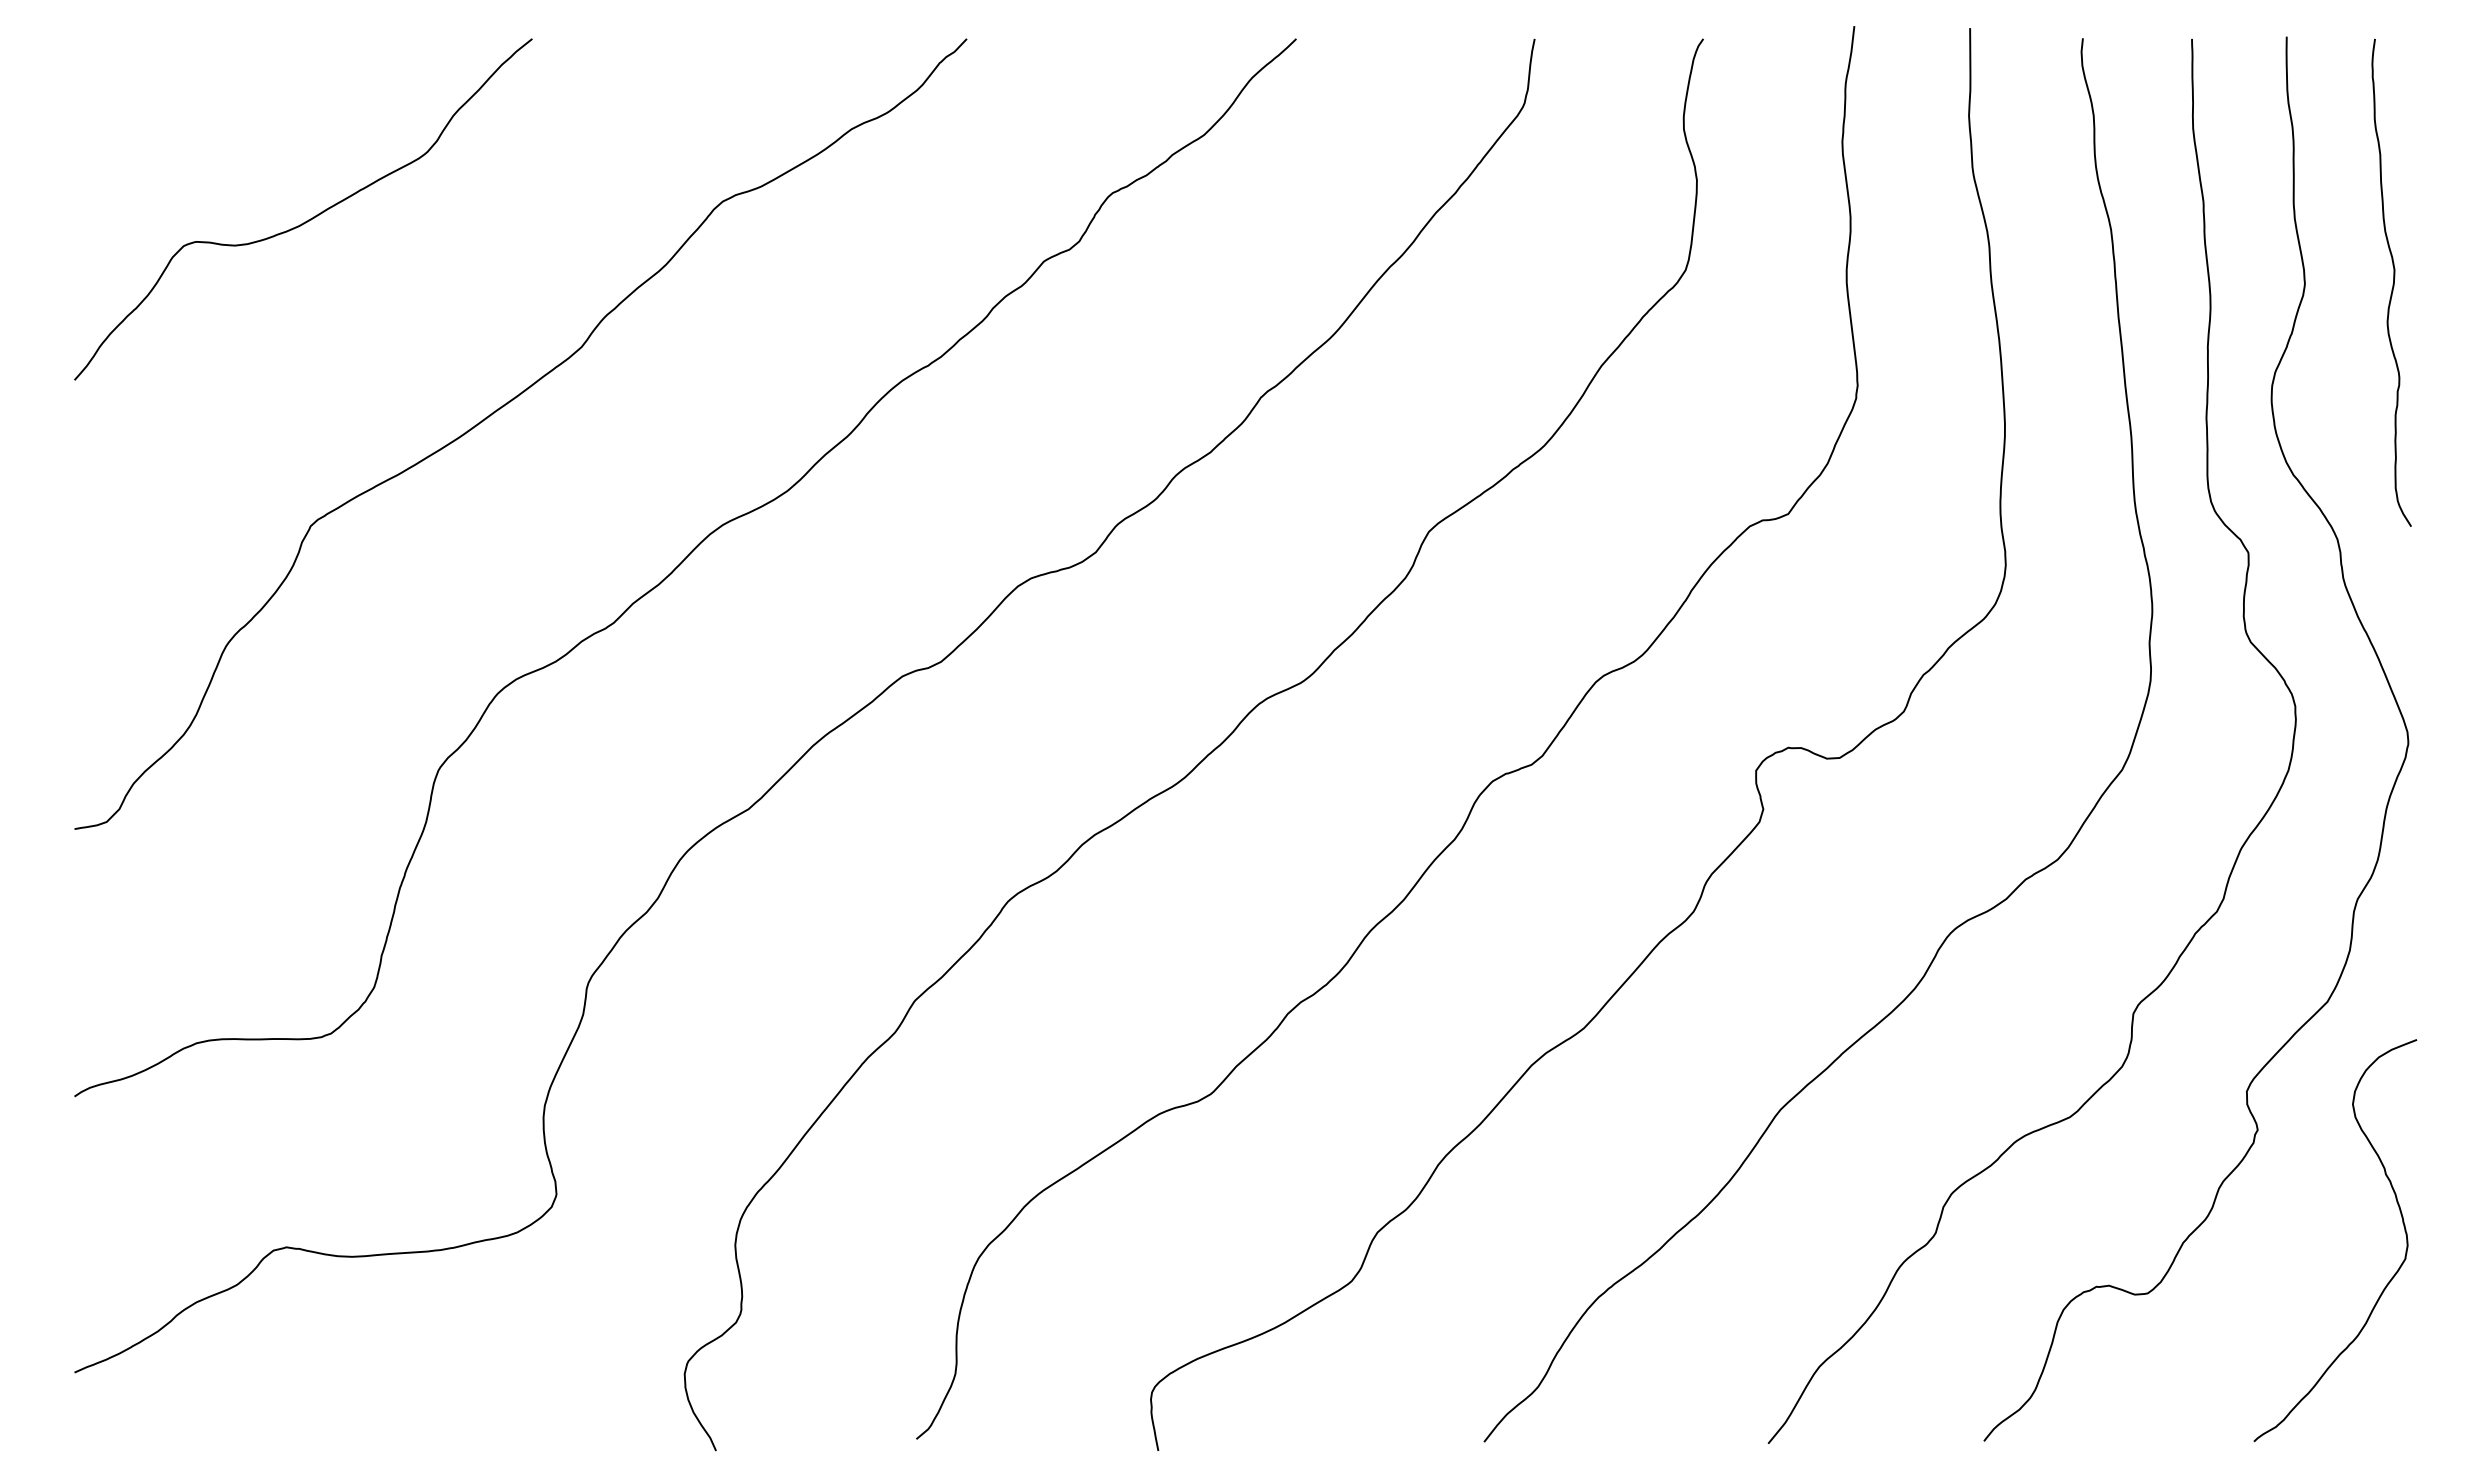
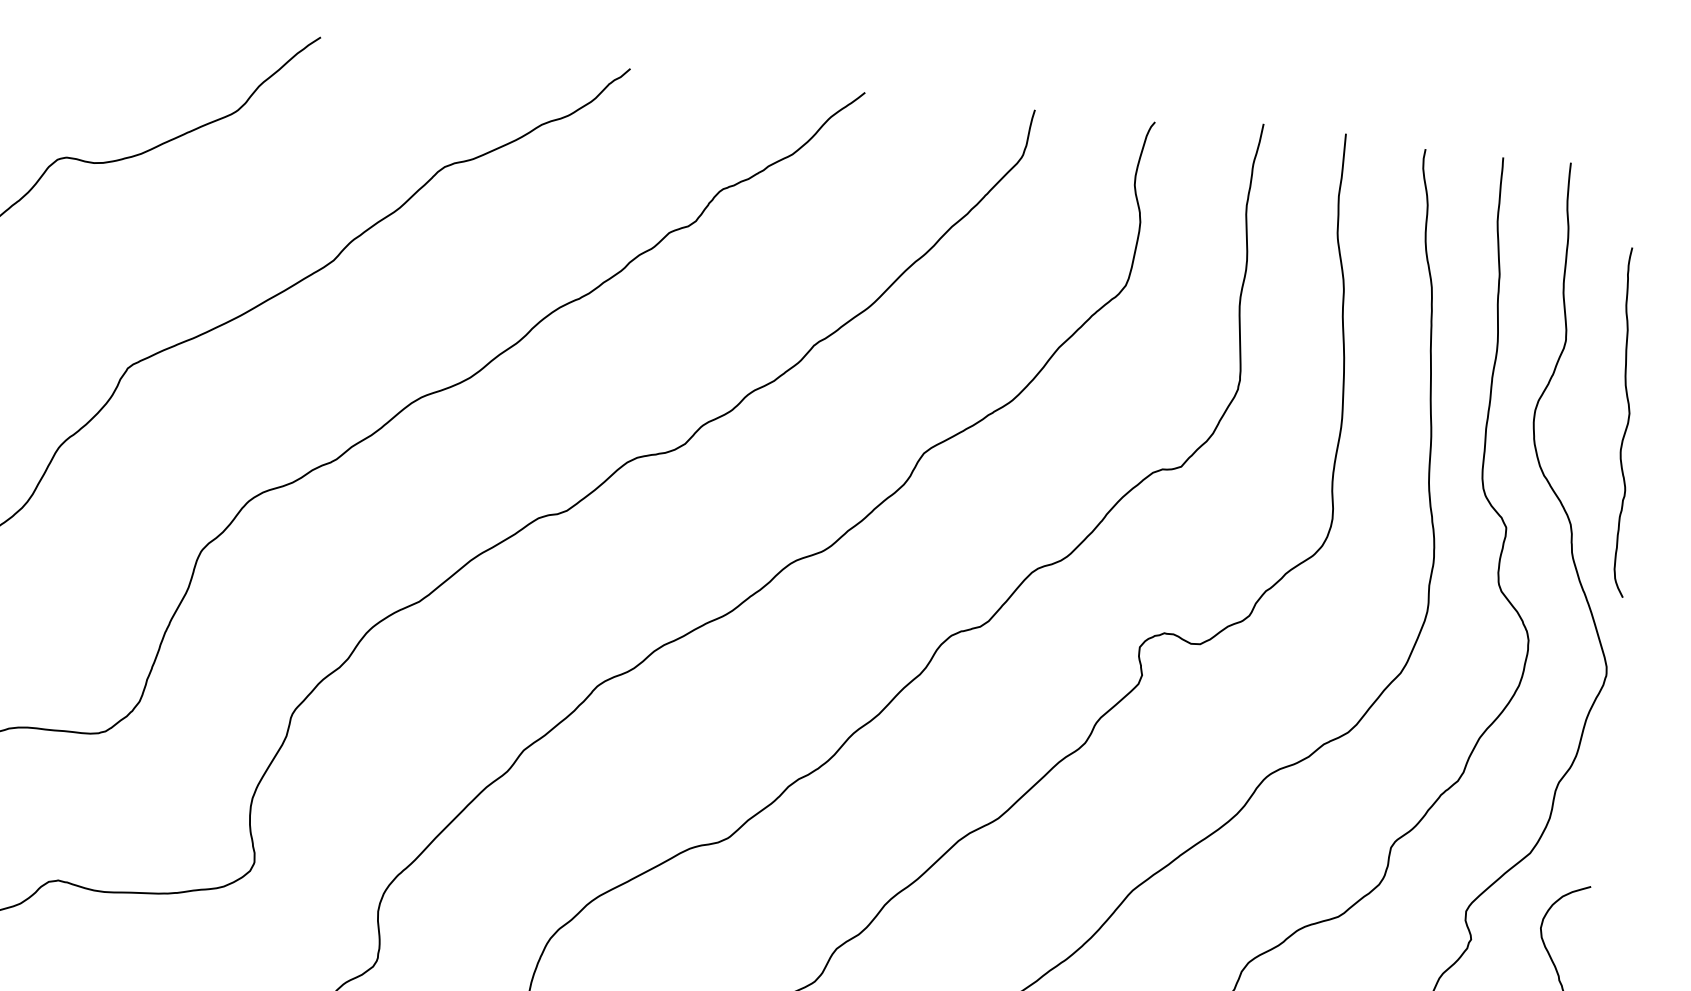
curve: (2393, 282) -> (1627, 422), moved

